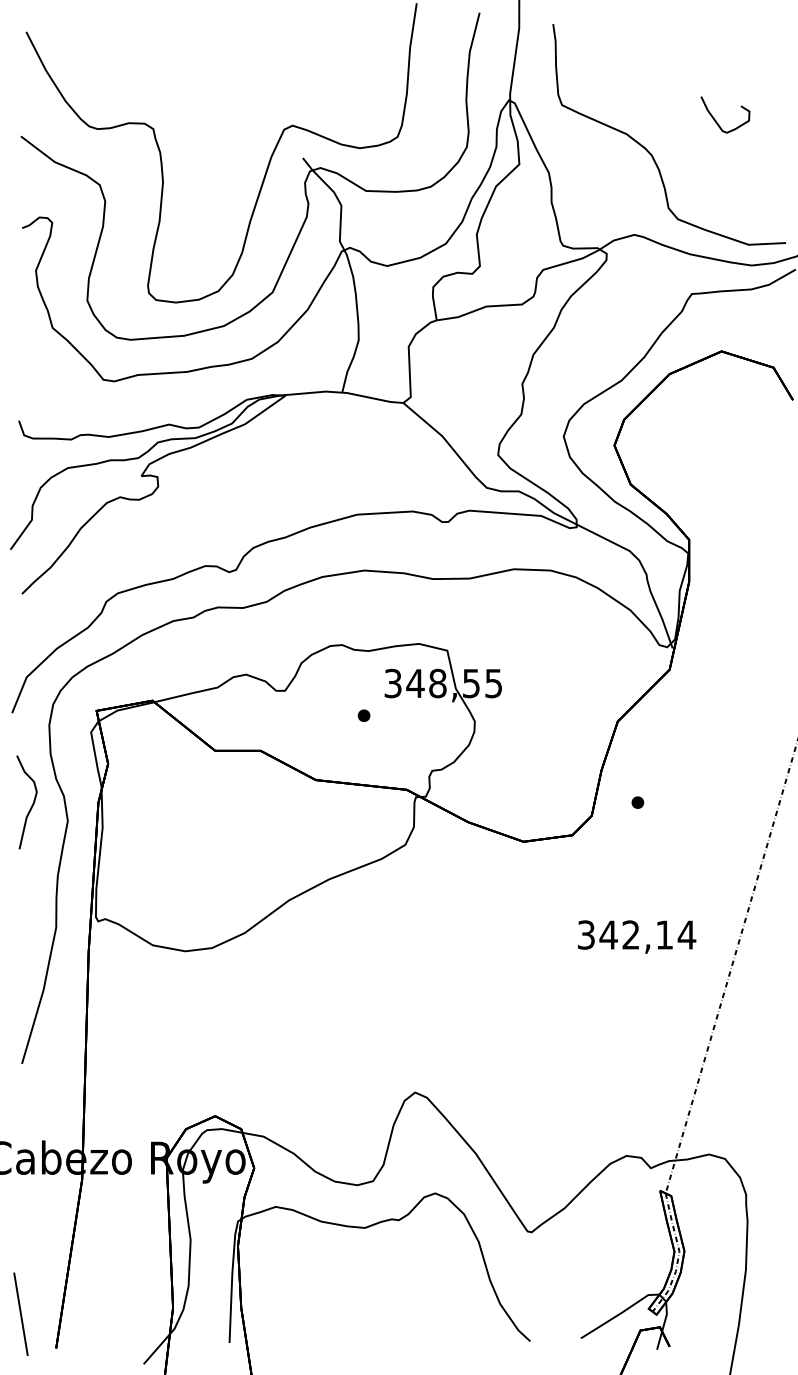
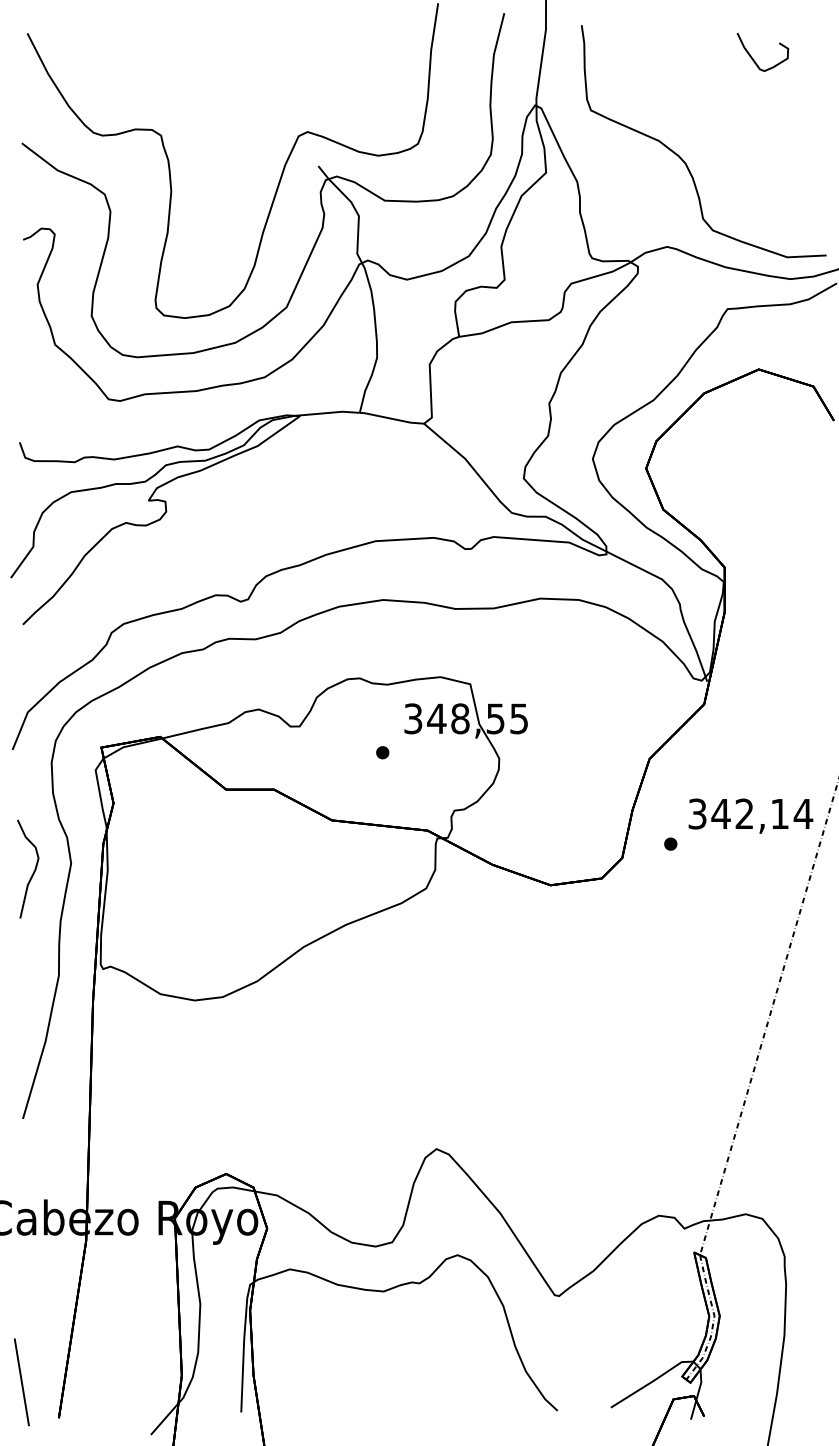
curve: (716, 120) -> (753, 58), moved
curve: (31, 805) -> (32, 872), moved
text: (637, 936) -> (751, 815), moved

